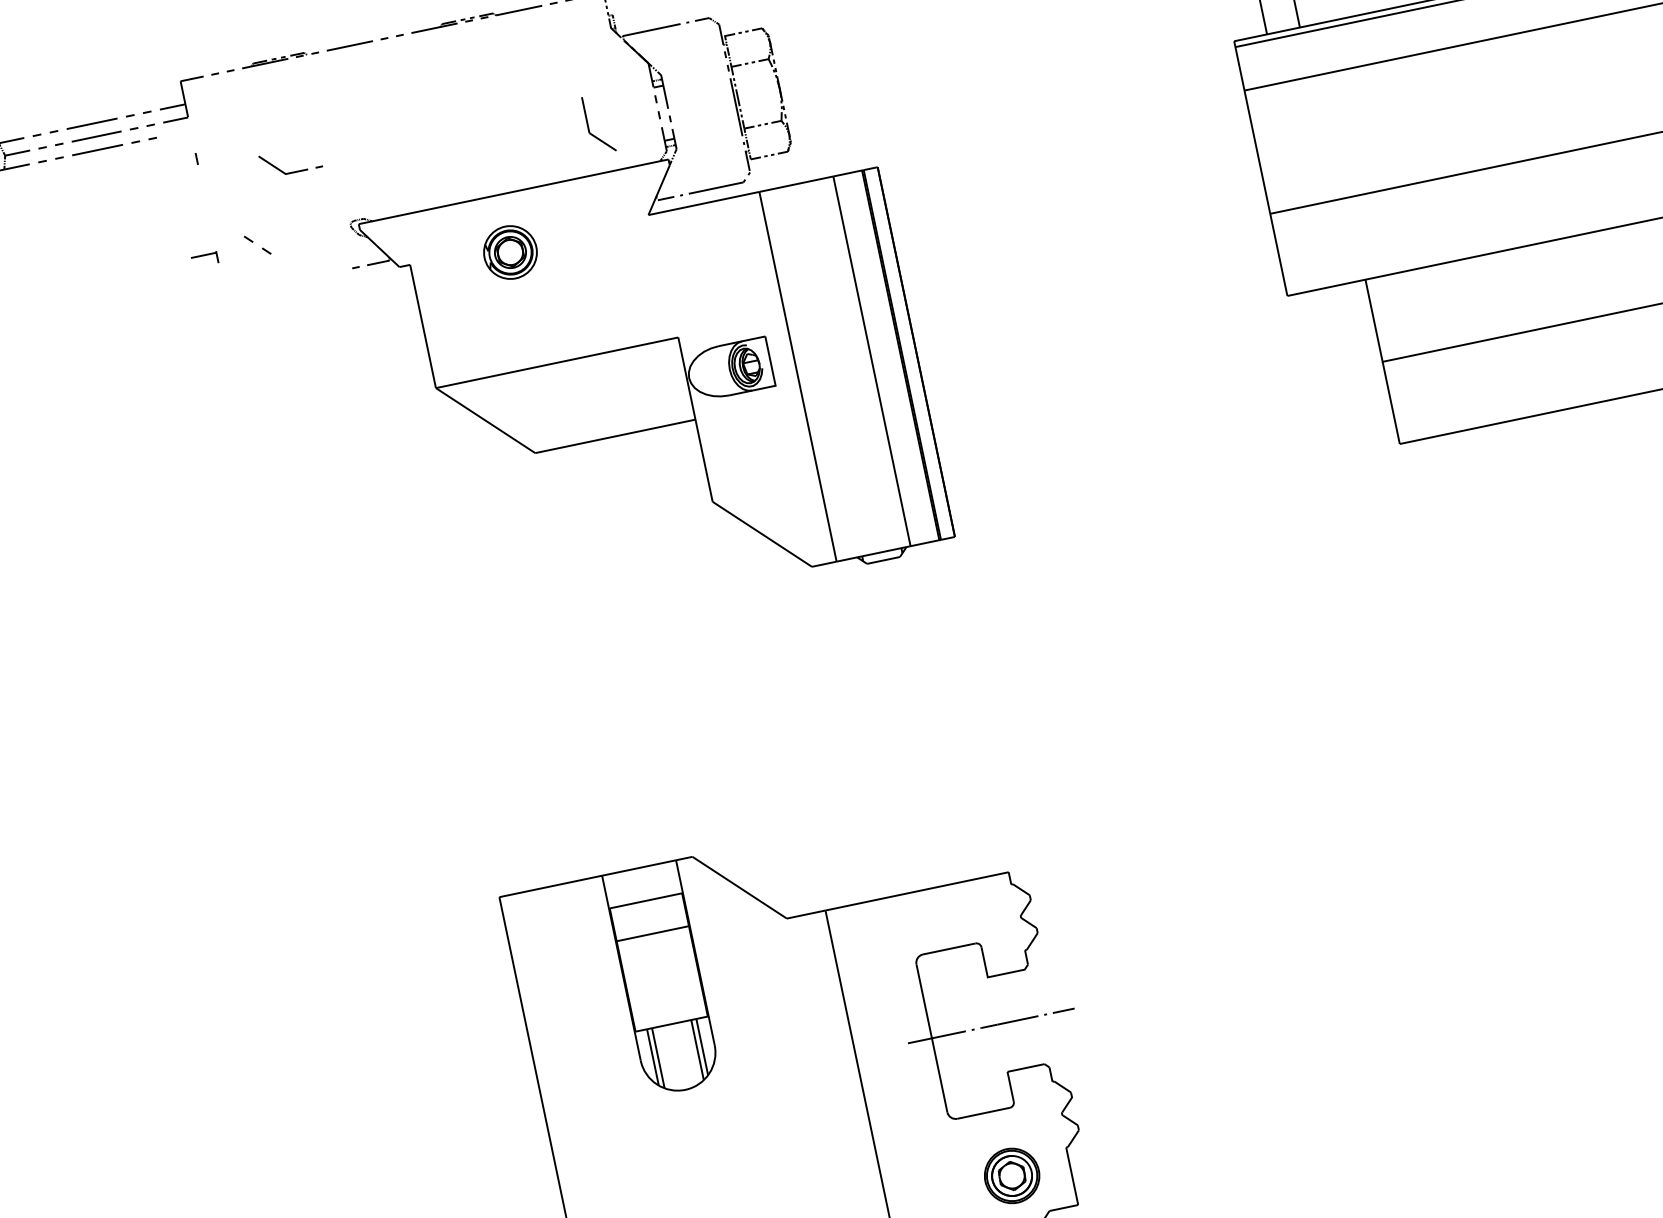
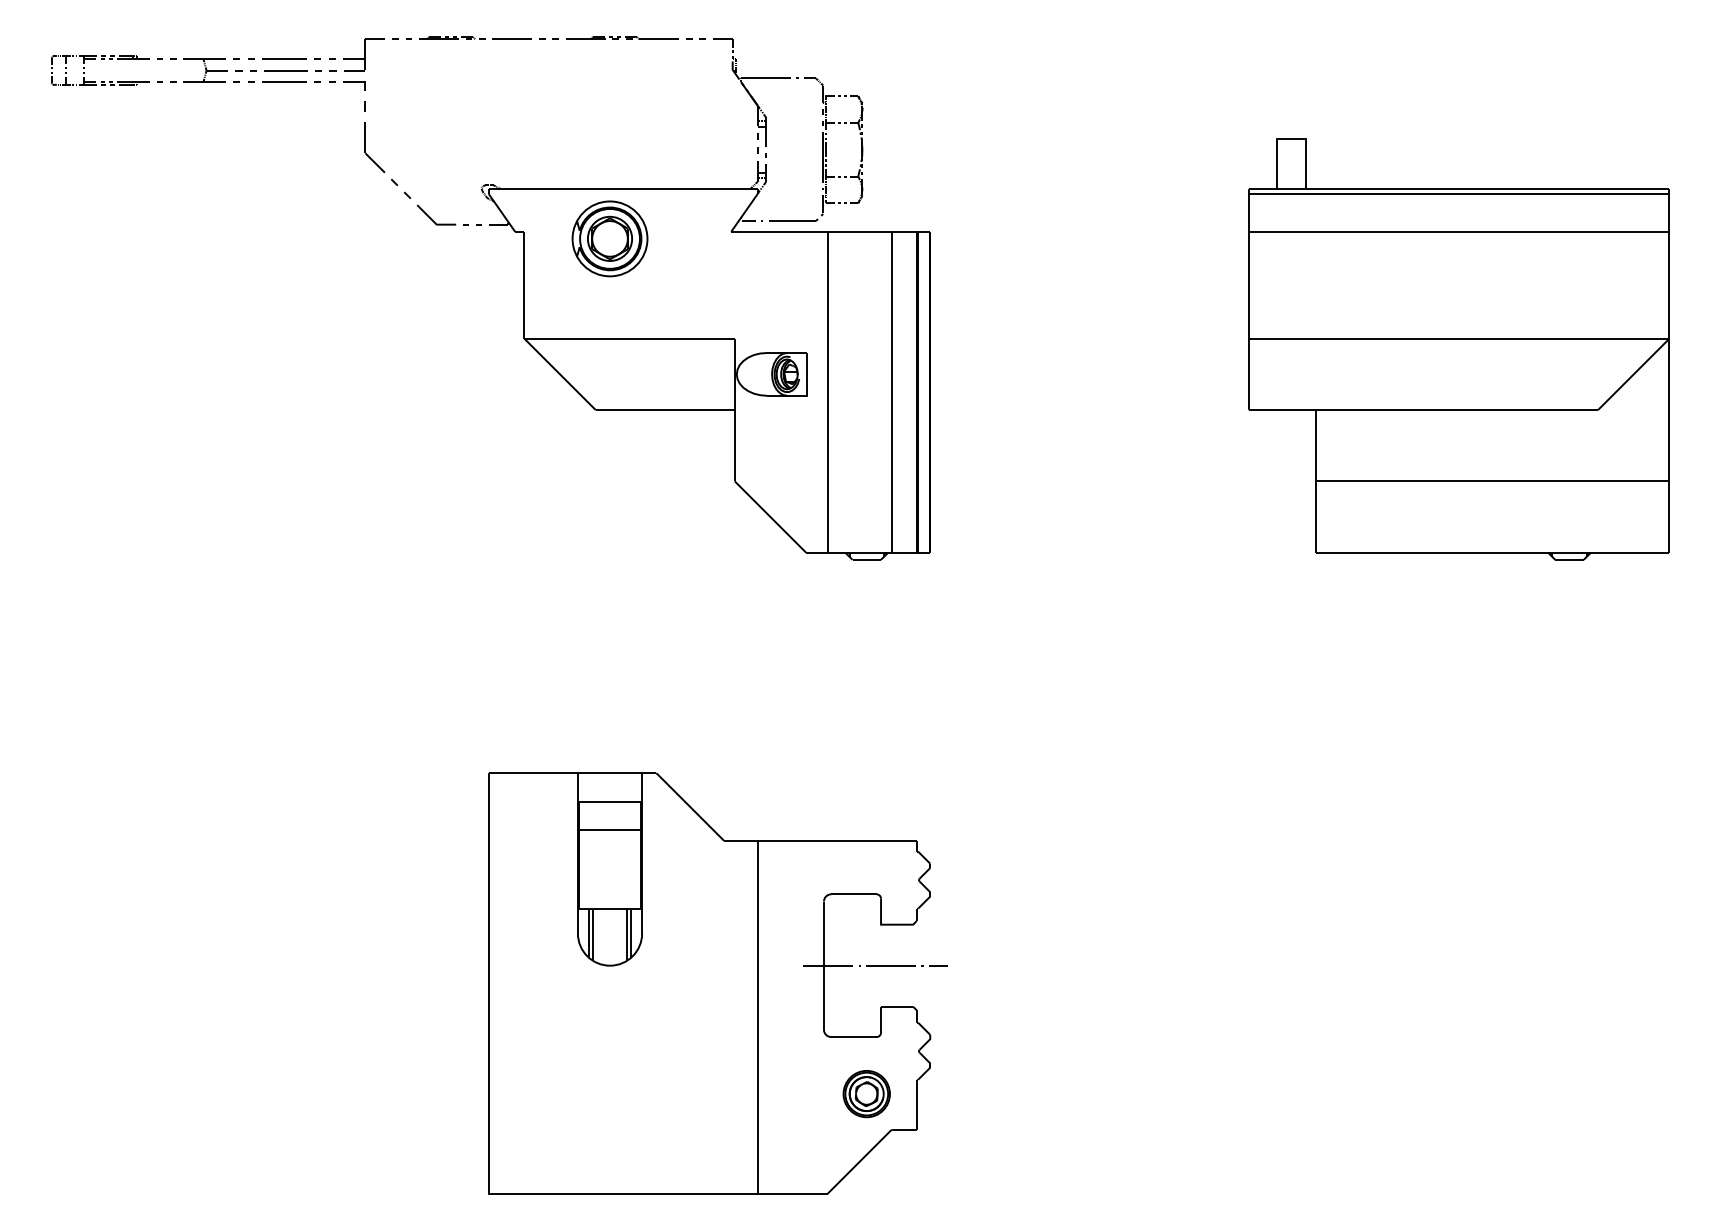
part: (588, 126) -> (365, 147), moved
part: (292, 171) -> (442, 223), moved
part: (509, 252) -> (609, 238), size x1.67
part: (204, 259) -> (354, 85), moved

